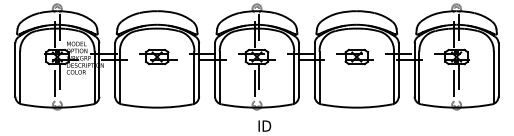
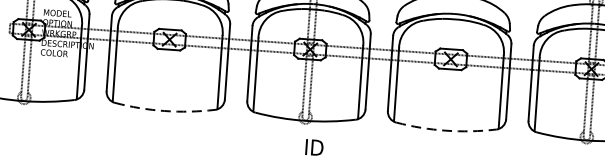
arc: (157, 107) -> (165, 110), solid -> dashed
arc: (356, 107) -> (445, 130), solid -> dashed

